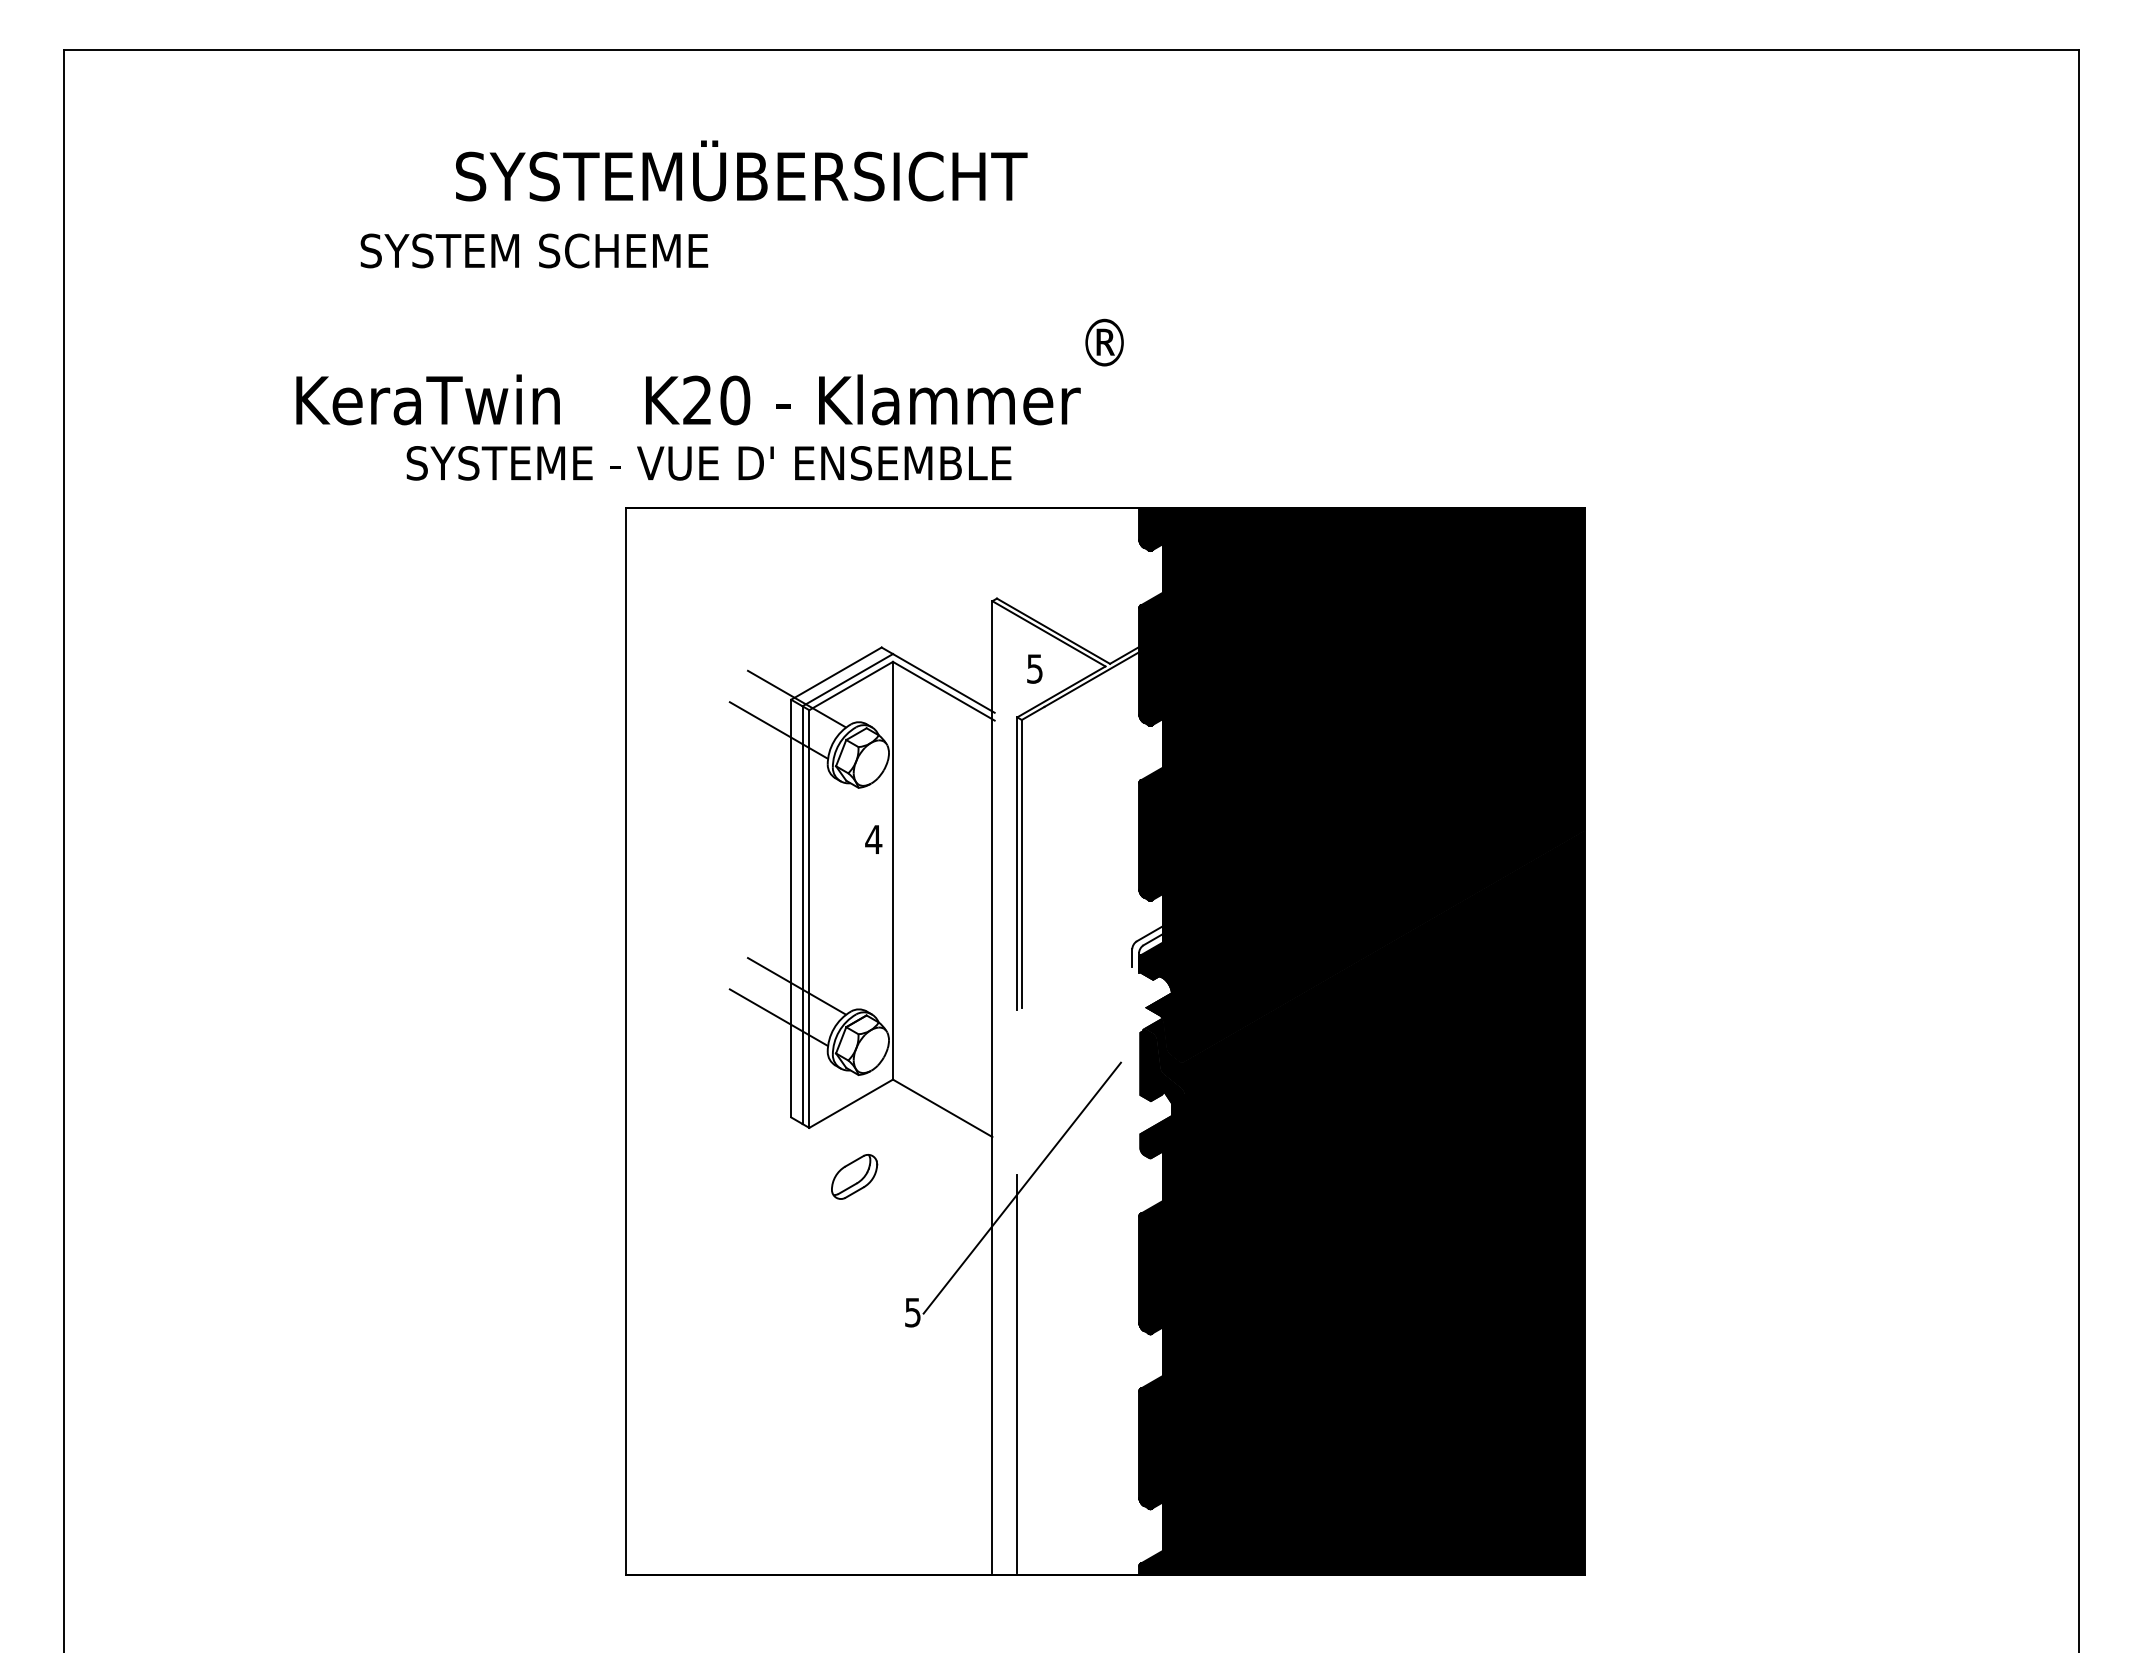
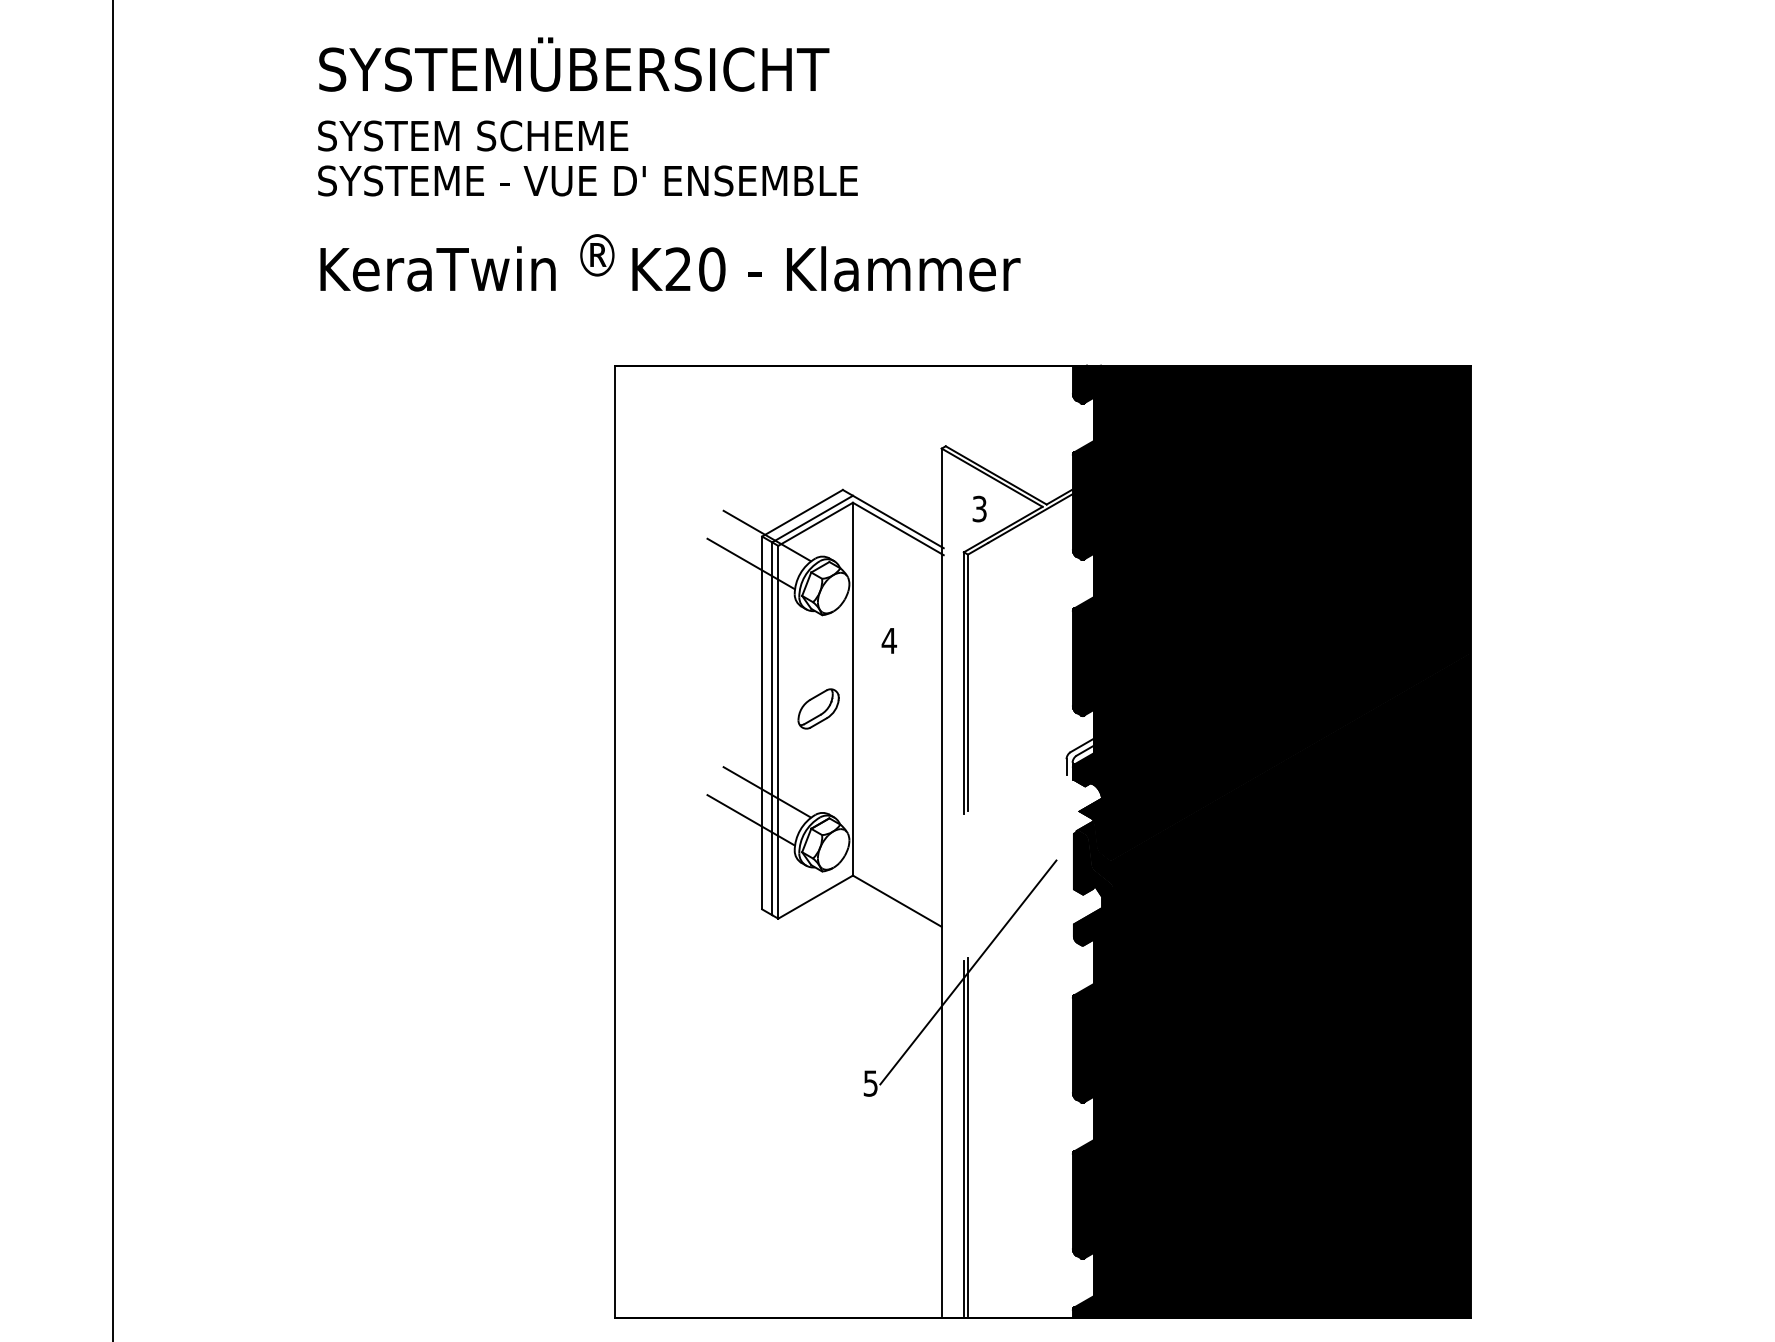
text: (741, 170) -> (574, 64), moved
text: (534, 250) -> (473, 135), moved
text: (1104, 342) -> (597, 255), moved
text: (708, 463) -> (587, 181), moved
text: (1034, 668) -> (979, 508), 5 -> 3
text: (873, 839) -> (889, 640), moved
part: (854, 1176) -> (818, 708), moved
line: (1021, 1372) -> (967, 1136), added

